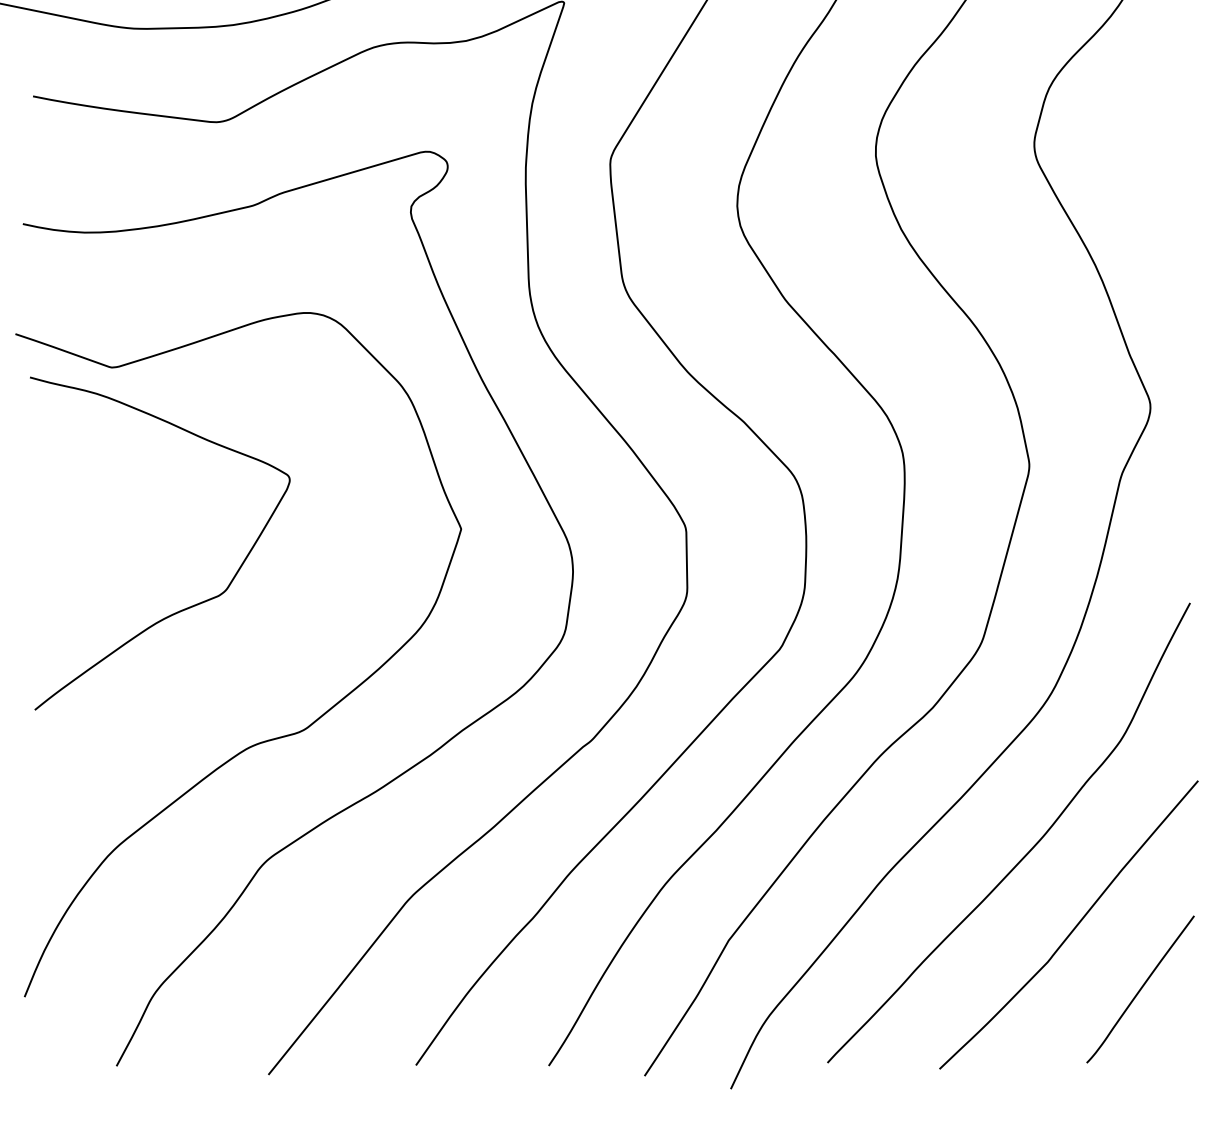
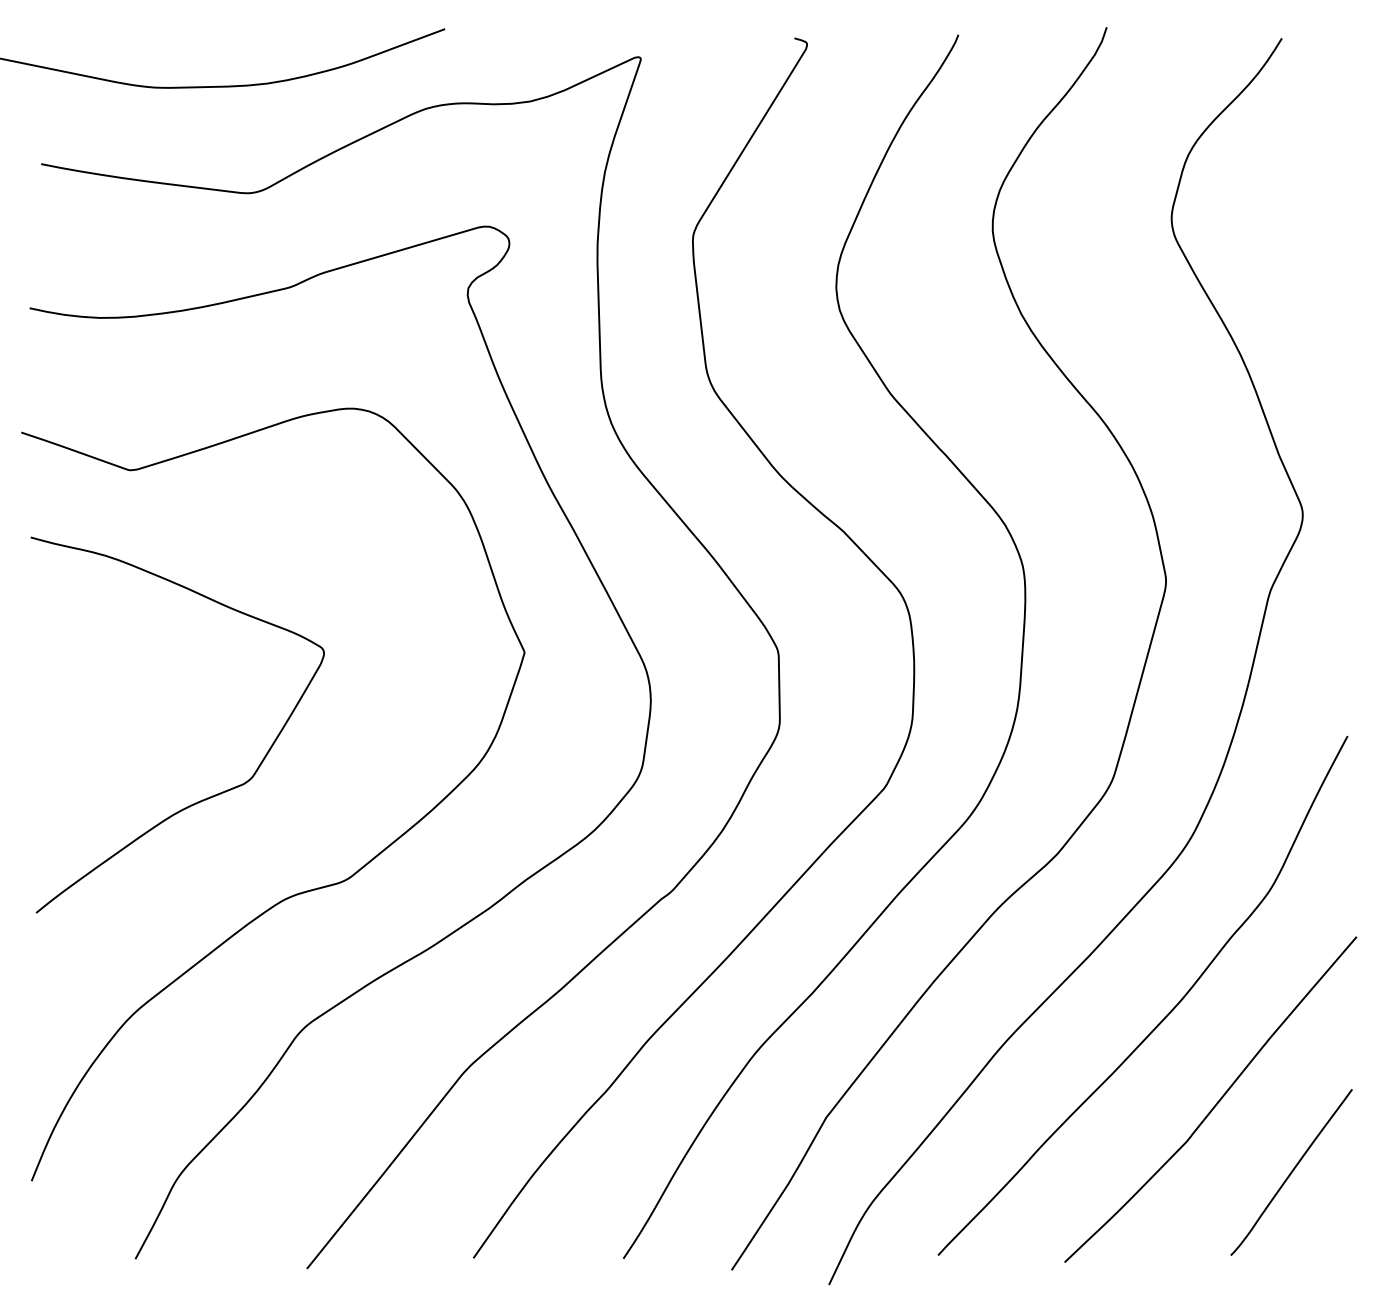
curve: (188, 606) -> (209, 796), moved

